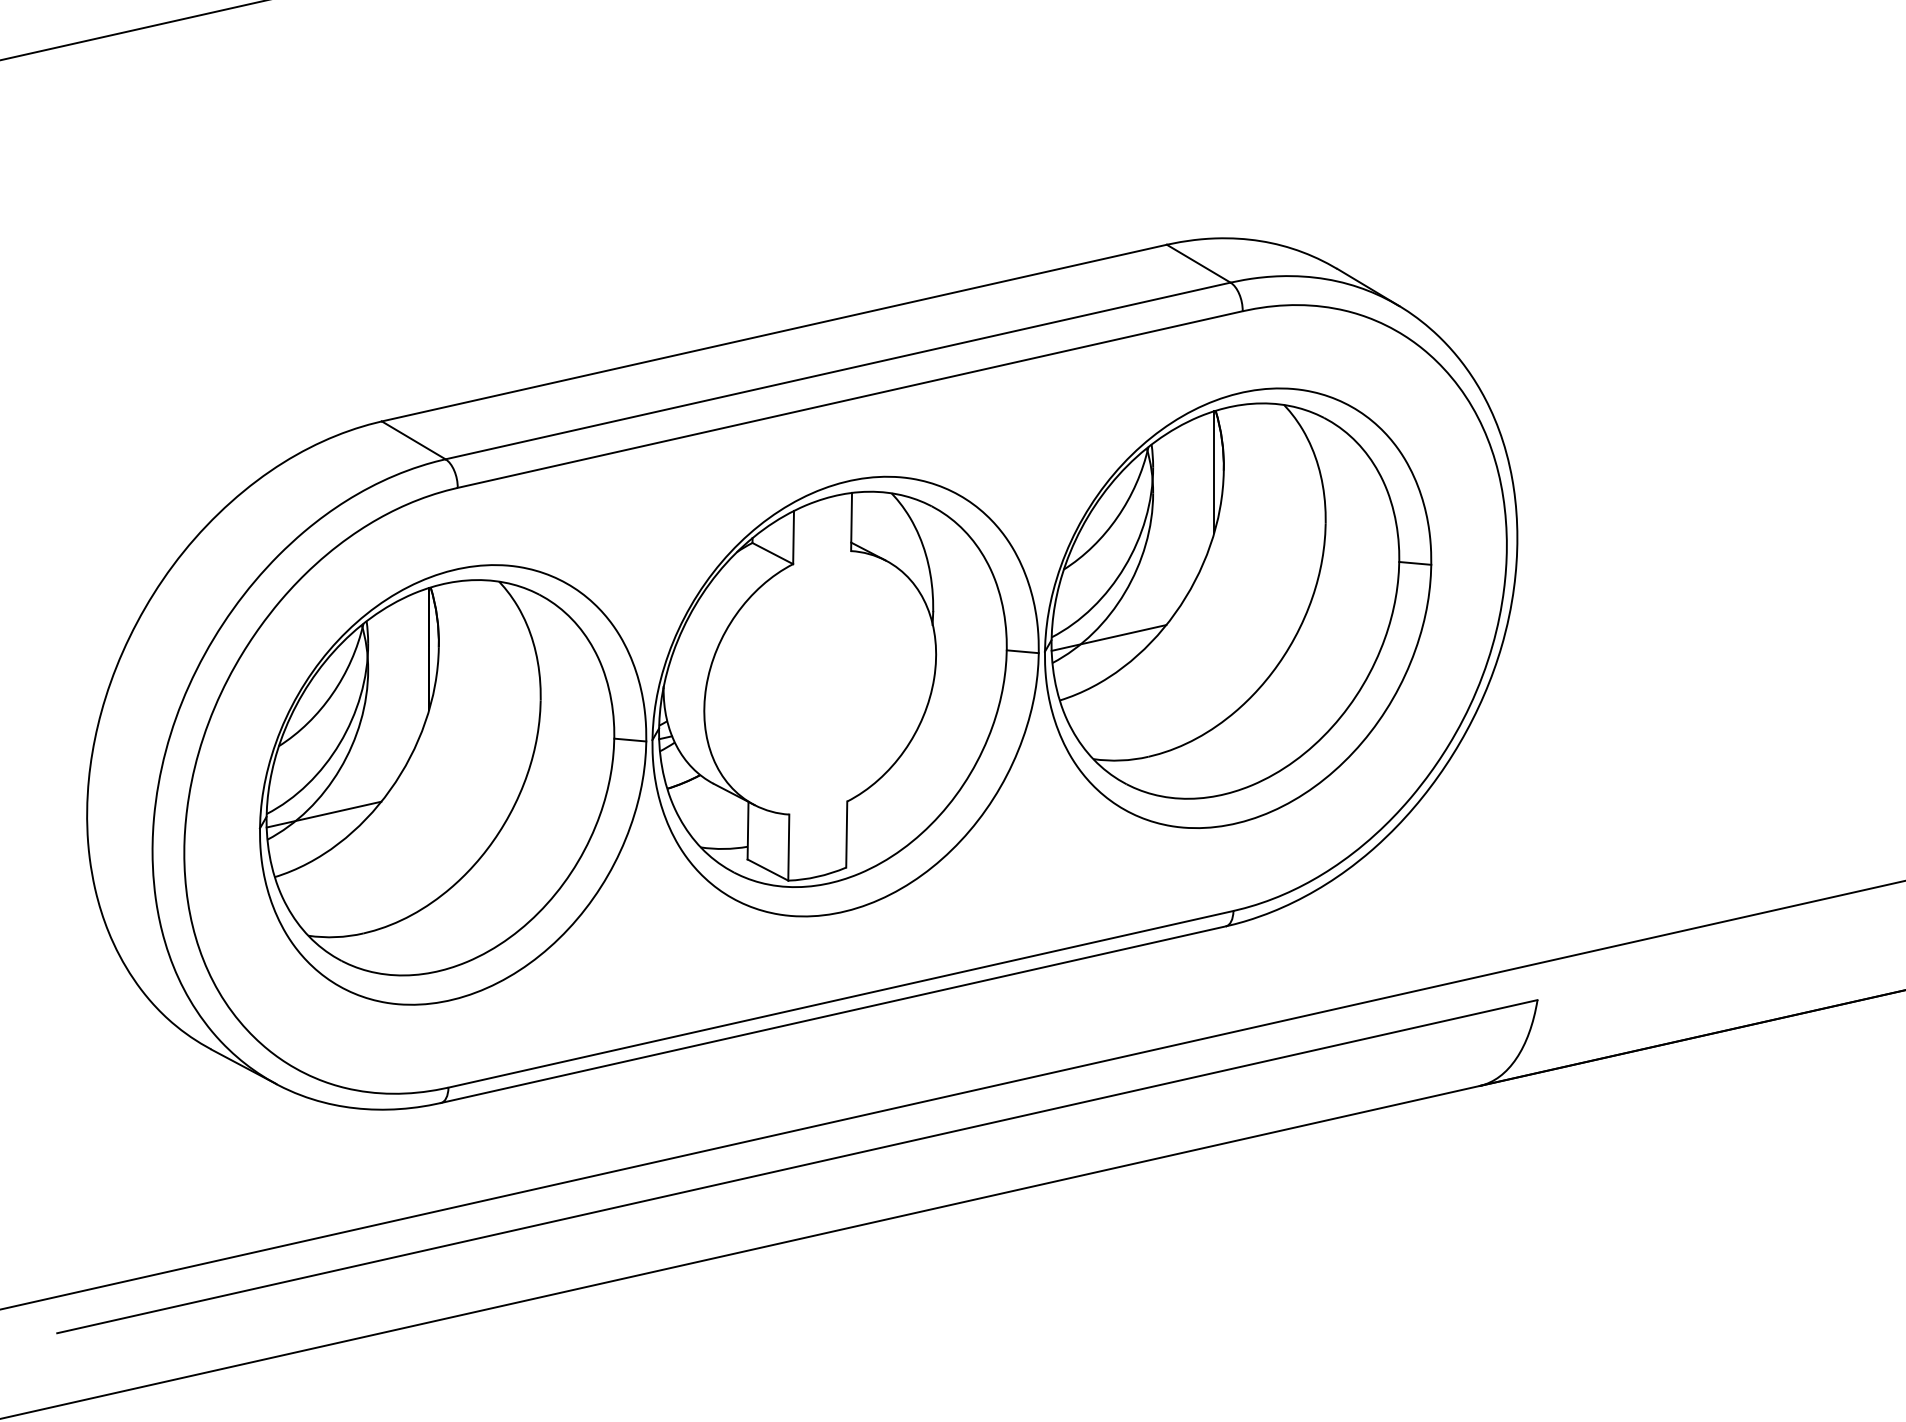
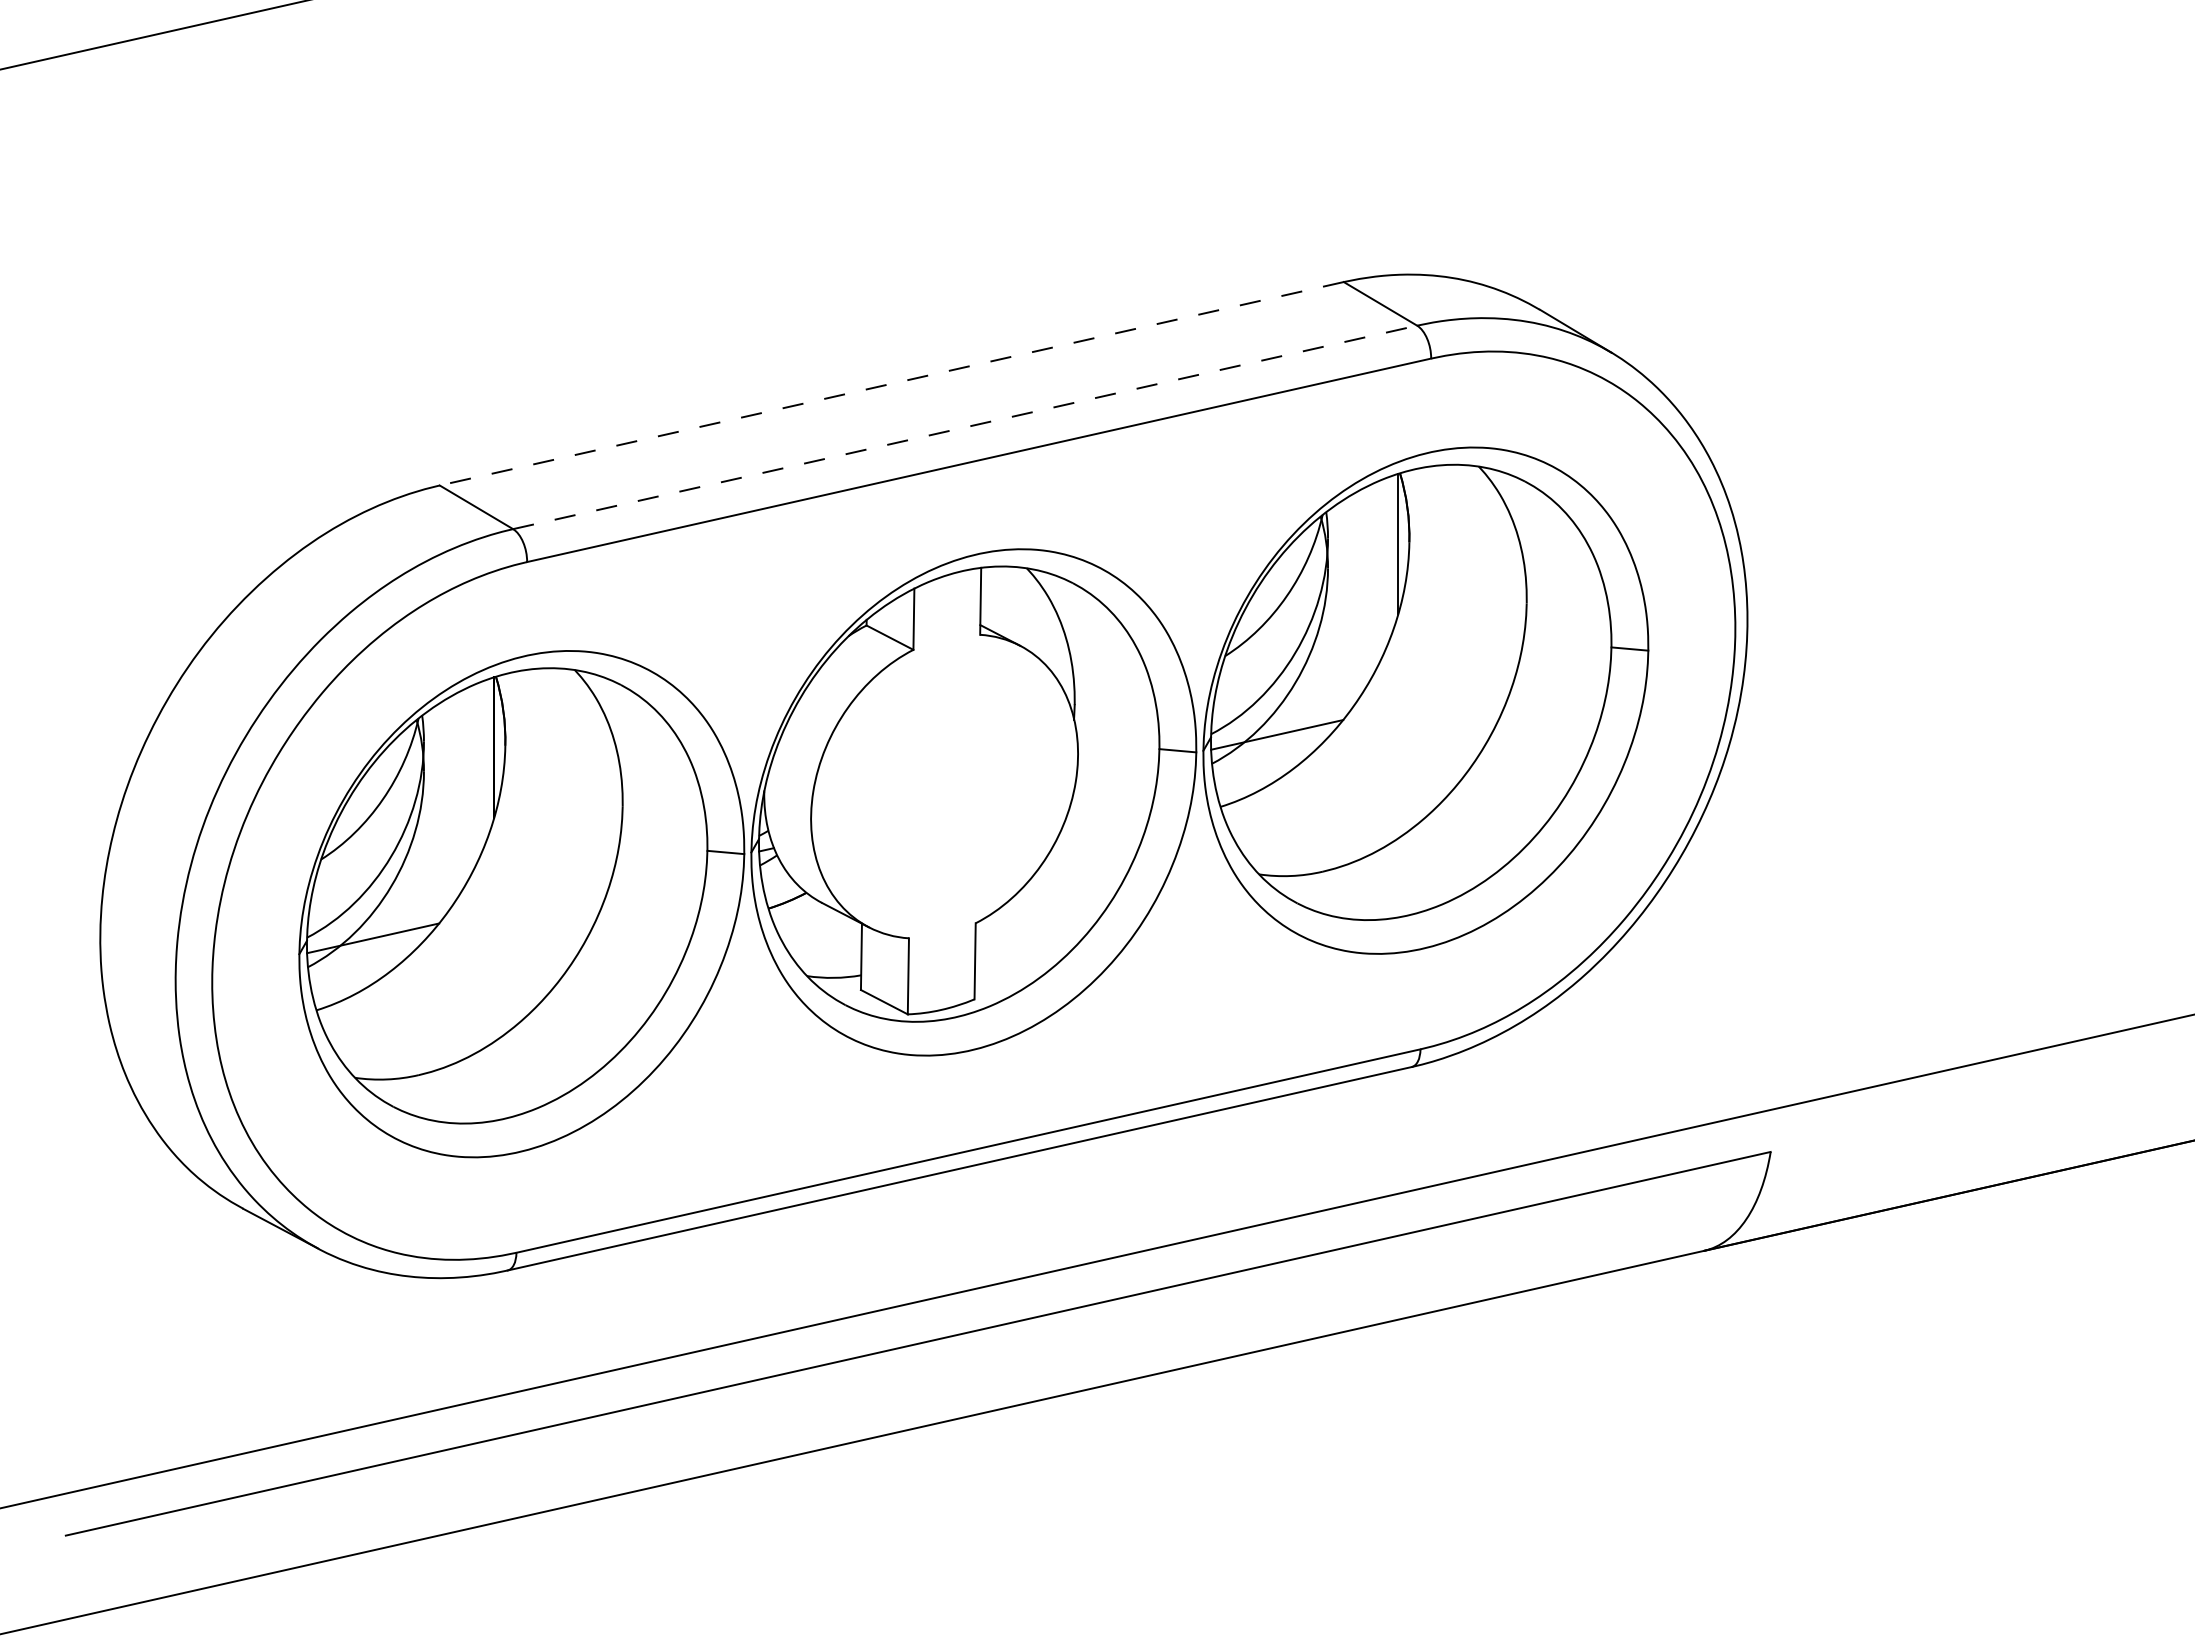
line: (774, 332) -> (891, 383), solid -> dashed
line: (838, 371) -> (965, 427), solid -> dashed

